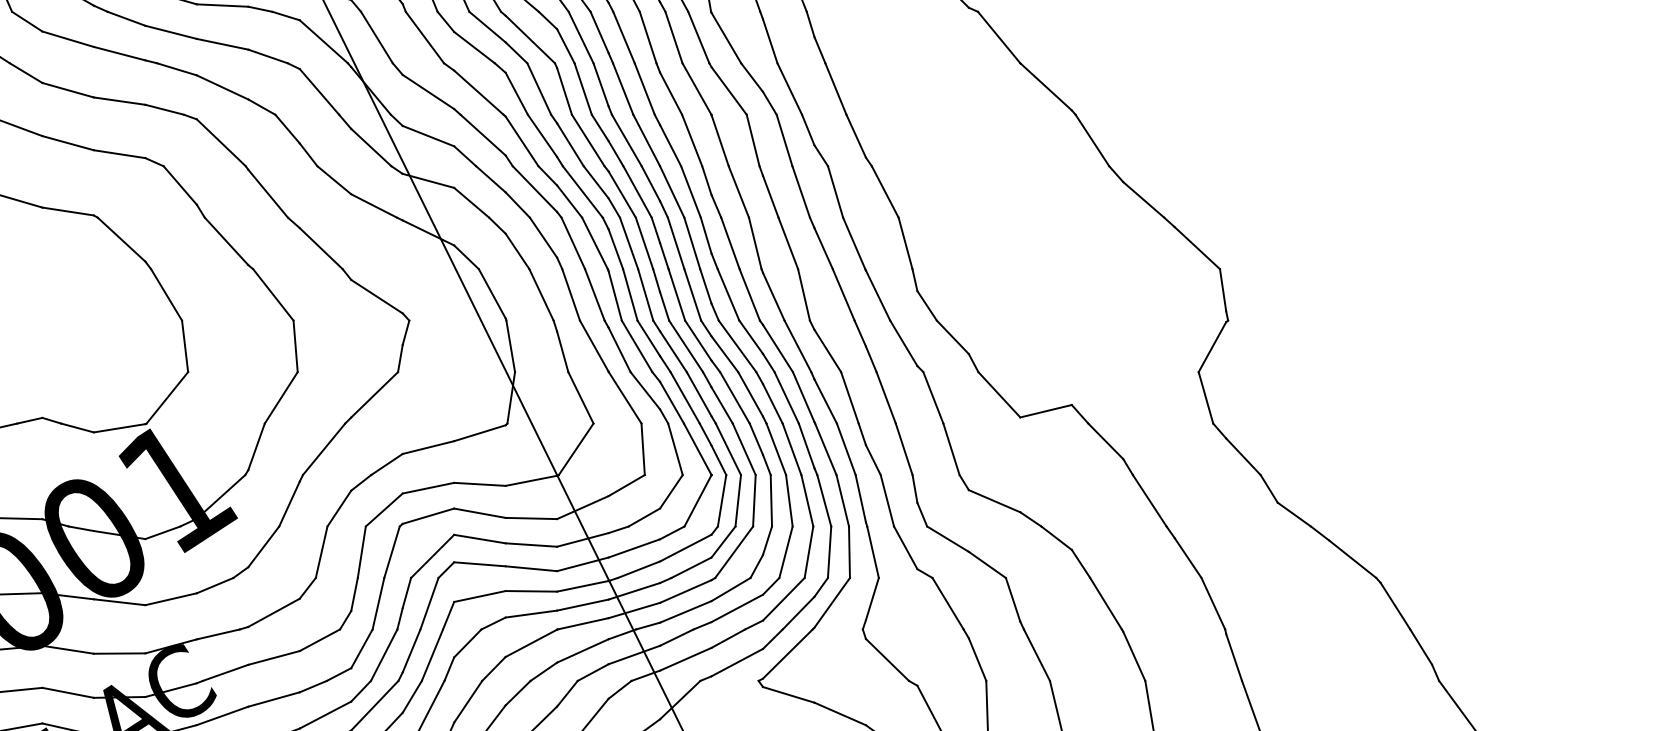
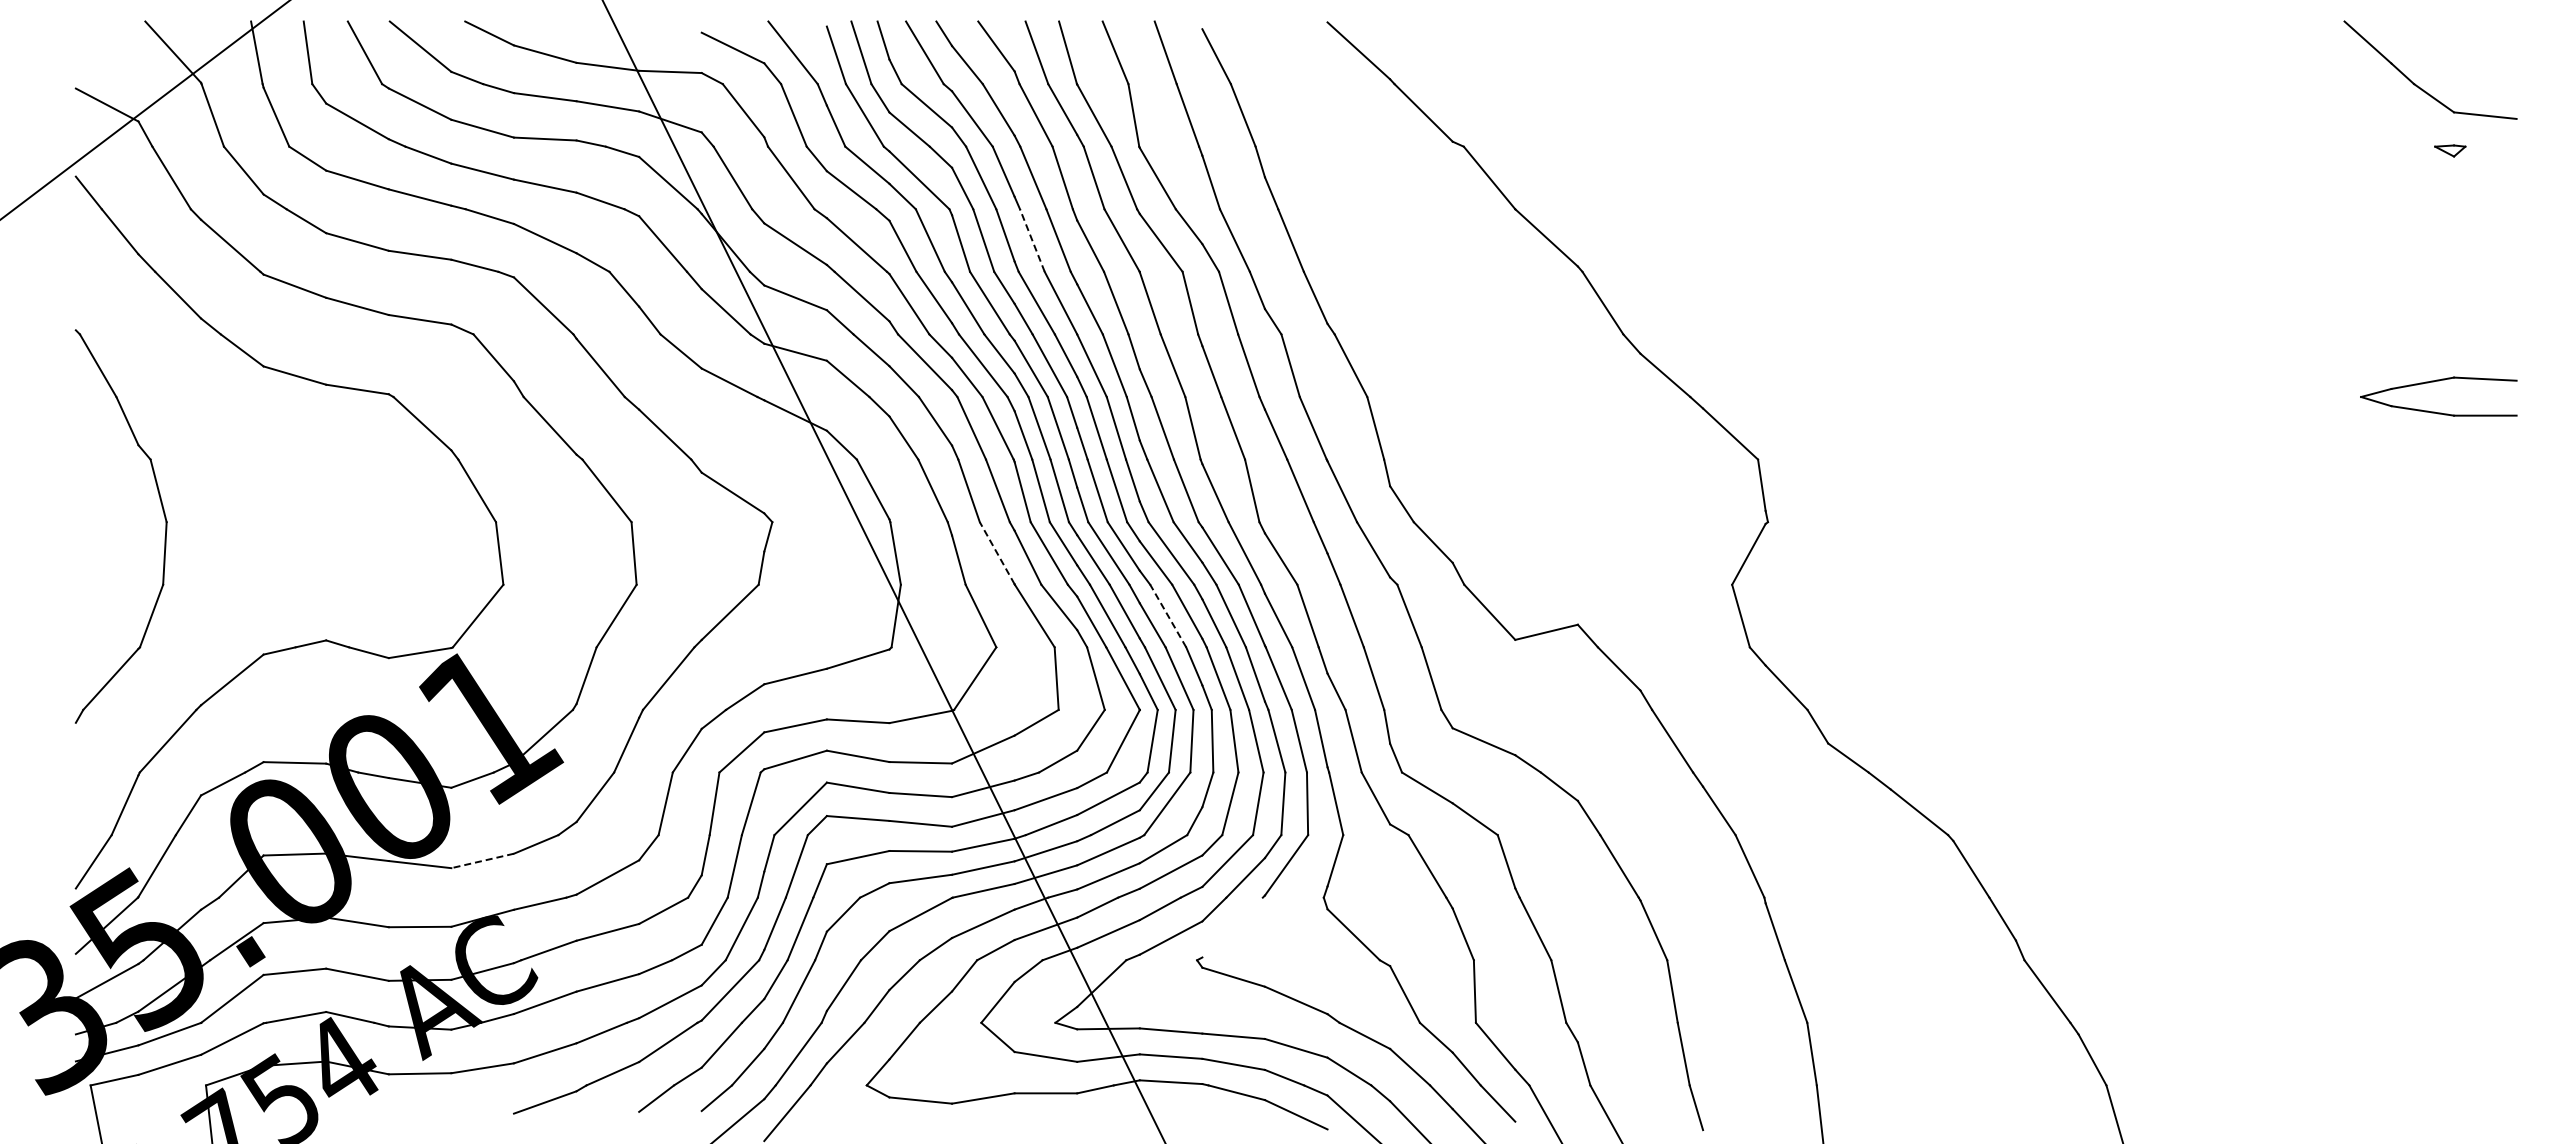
line: (623, 88) -> (1032, 240), solid -> dashed
line: (594, 346) -> (997, 553), solid -> dashed
line: (735, 397) -> (1168, 615), solid -> dashed
line: (170, 599) -> (482, 861), solid -> dashed
line: (787, 653) -> (1232, 927), removed

